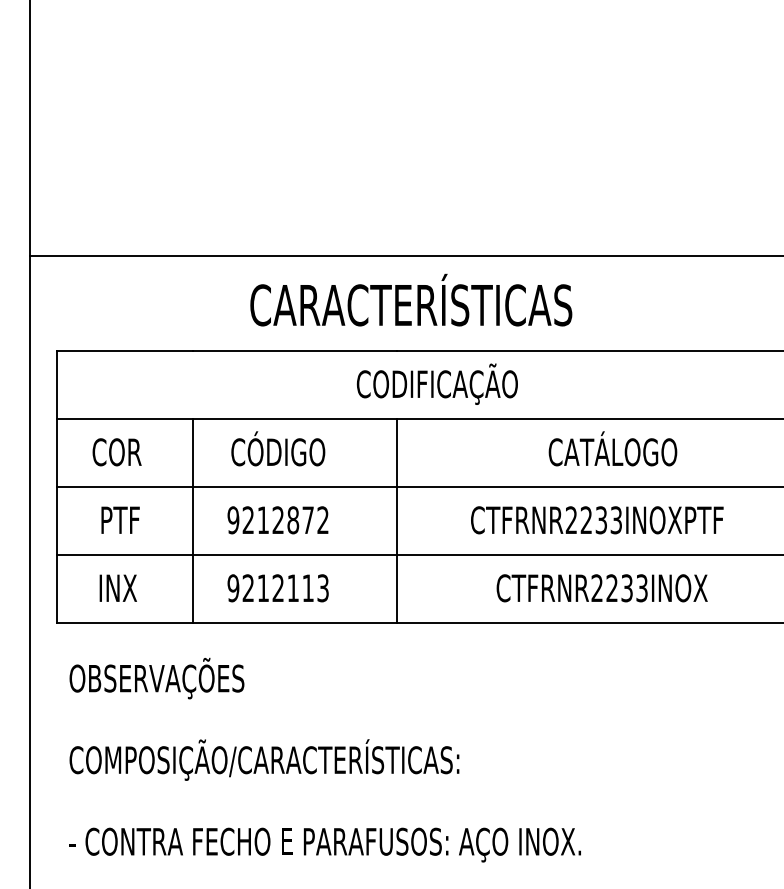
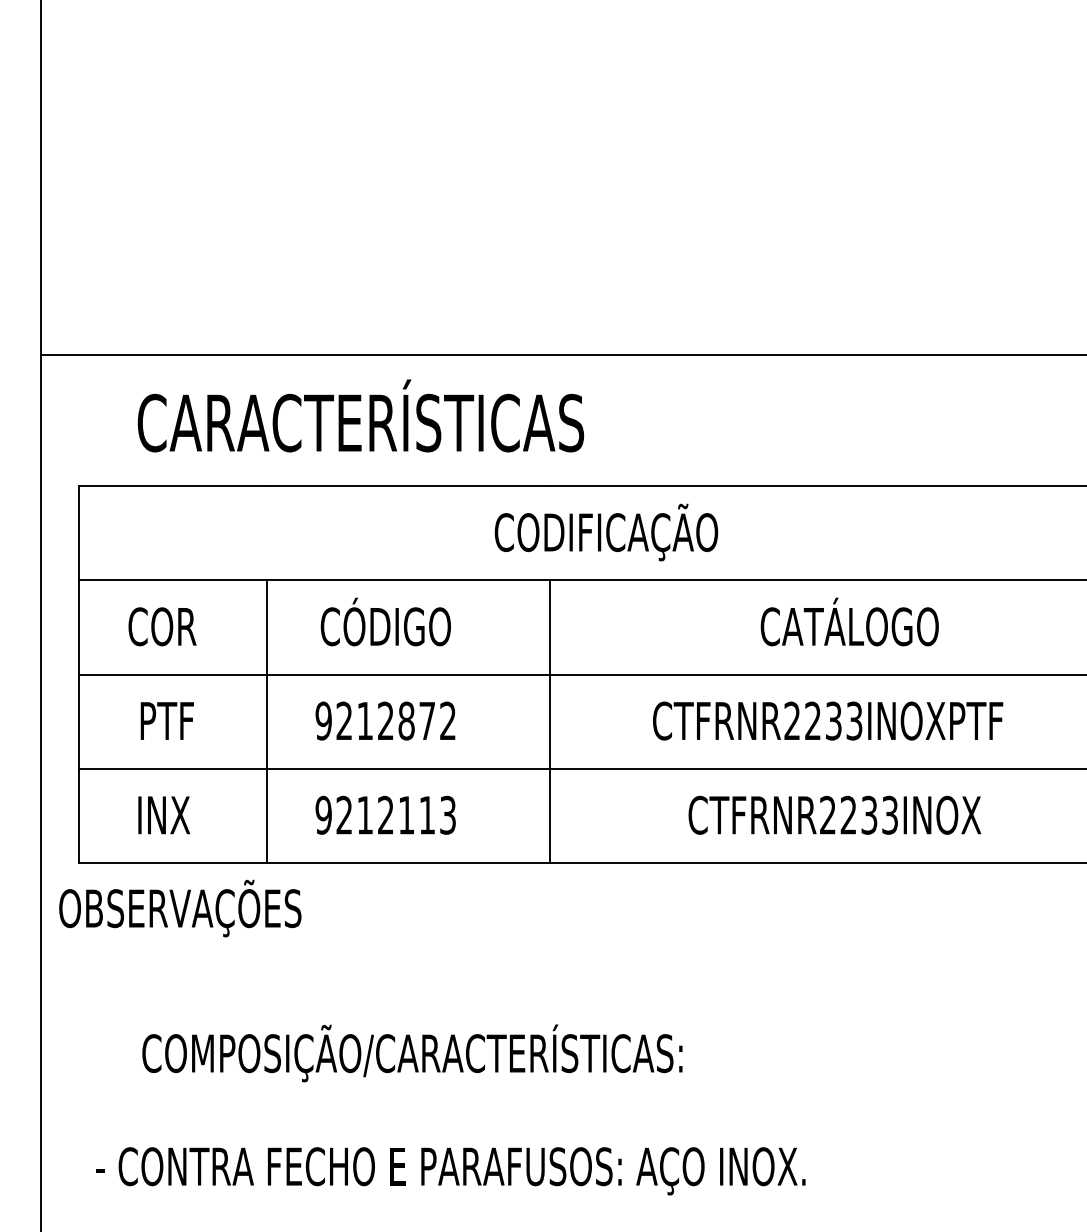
text: (411, 299) -> (361, 415), moved
text: (156, 678) -> (179, 908), moved
text: (264, 759) -> (412, 1052), moved

